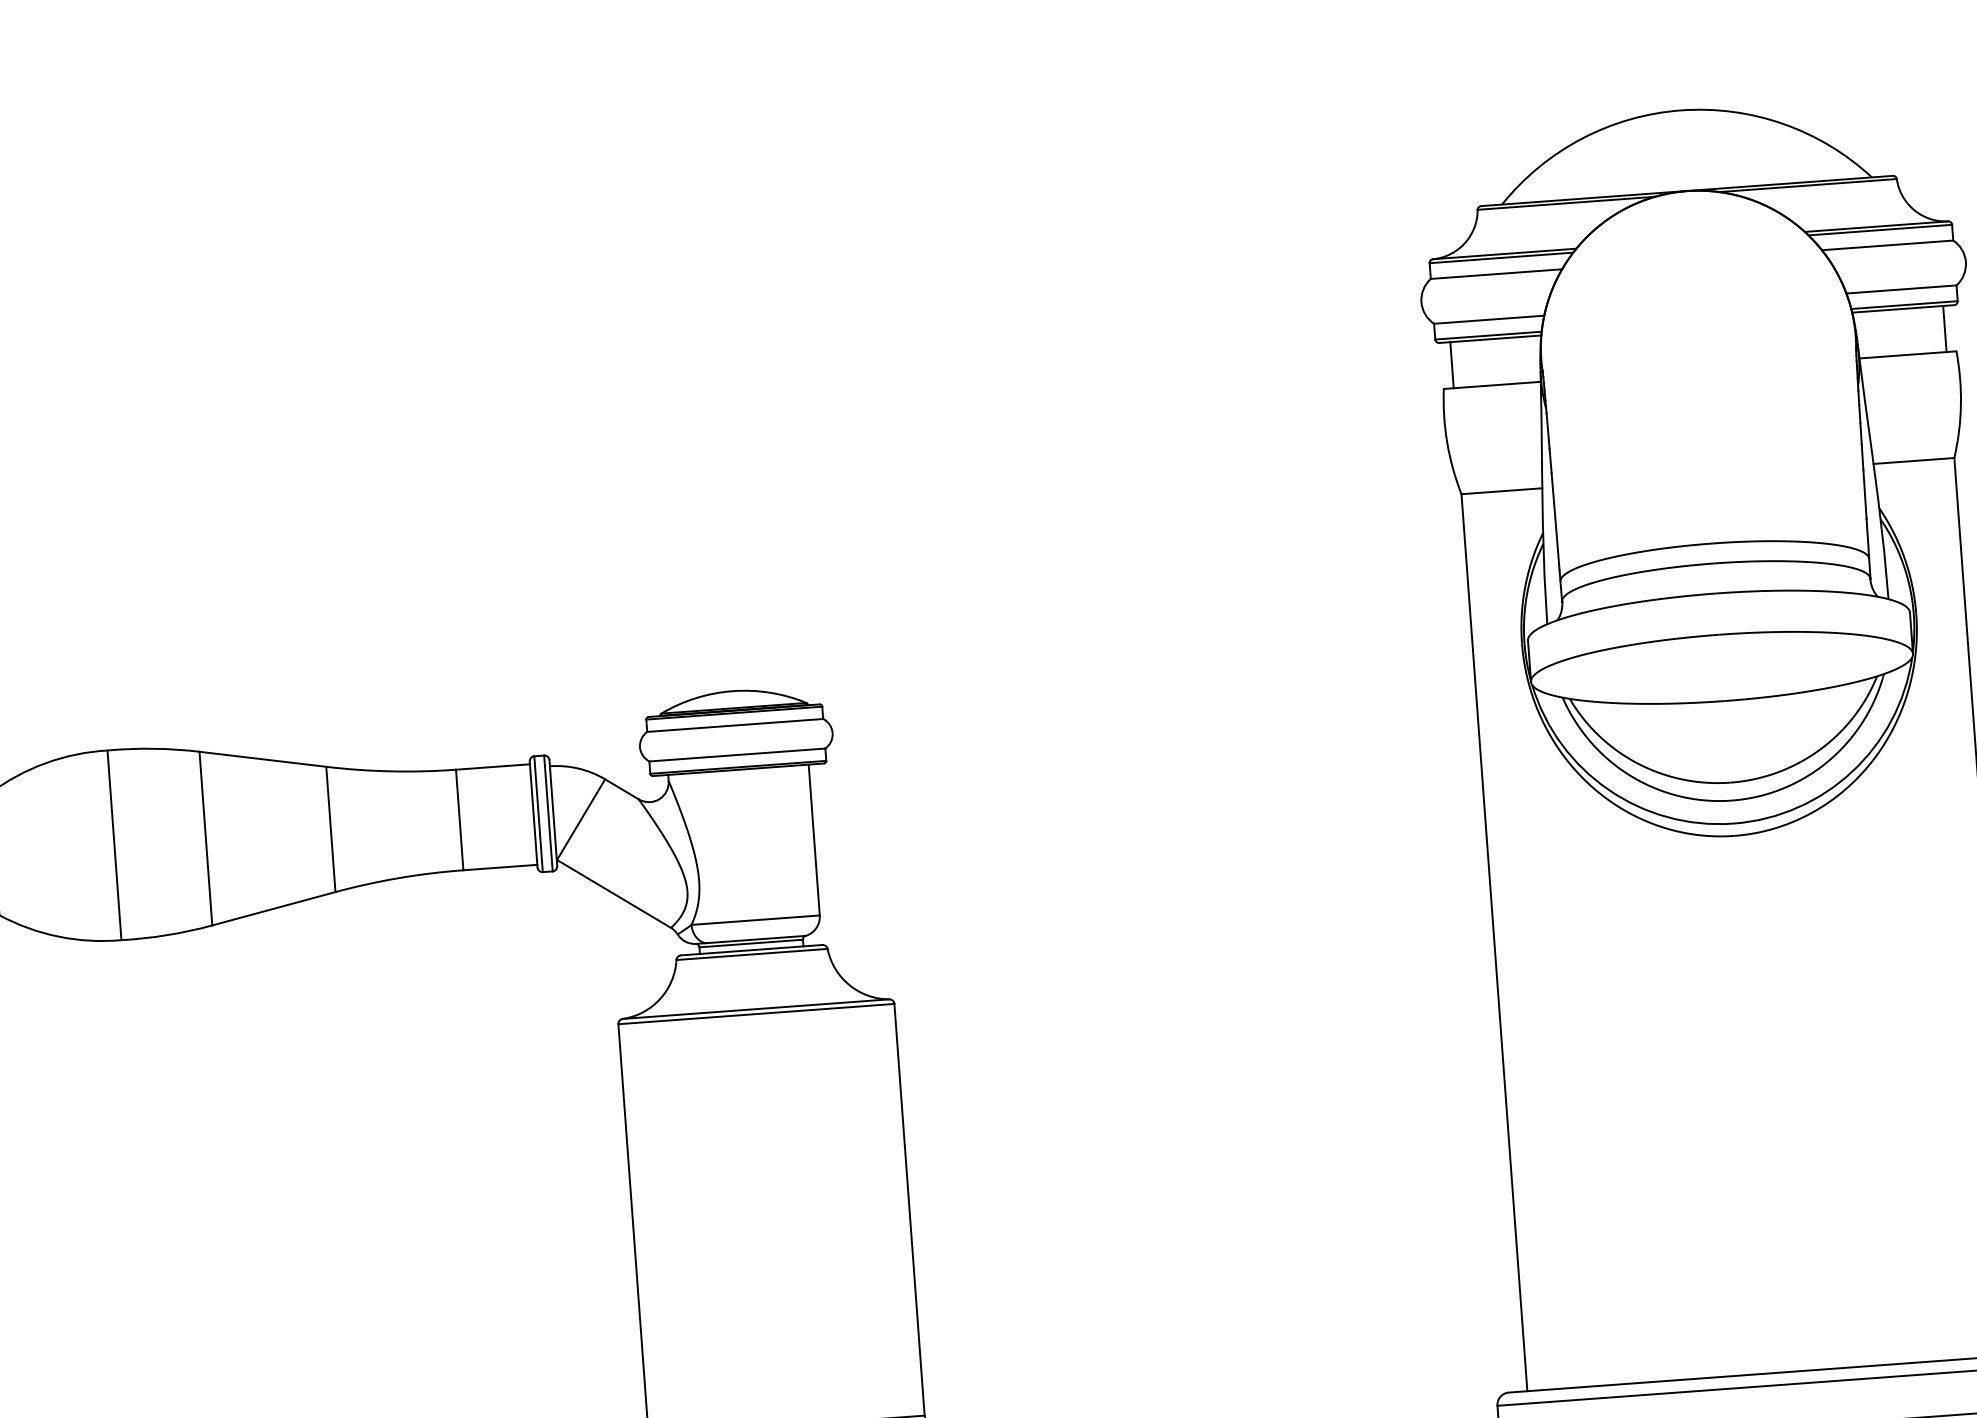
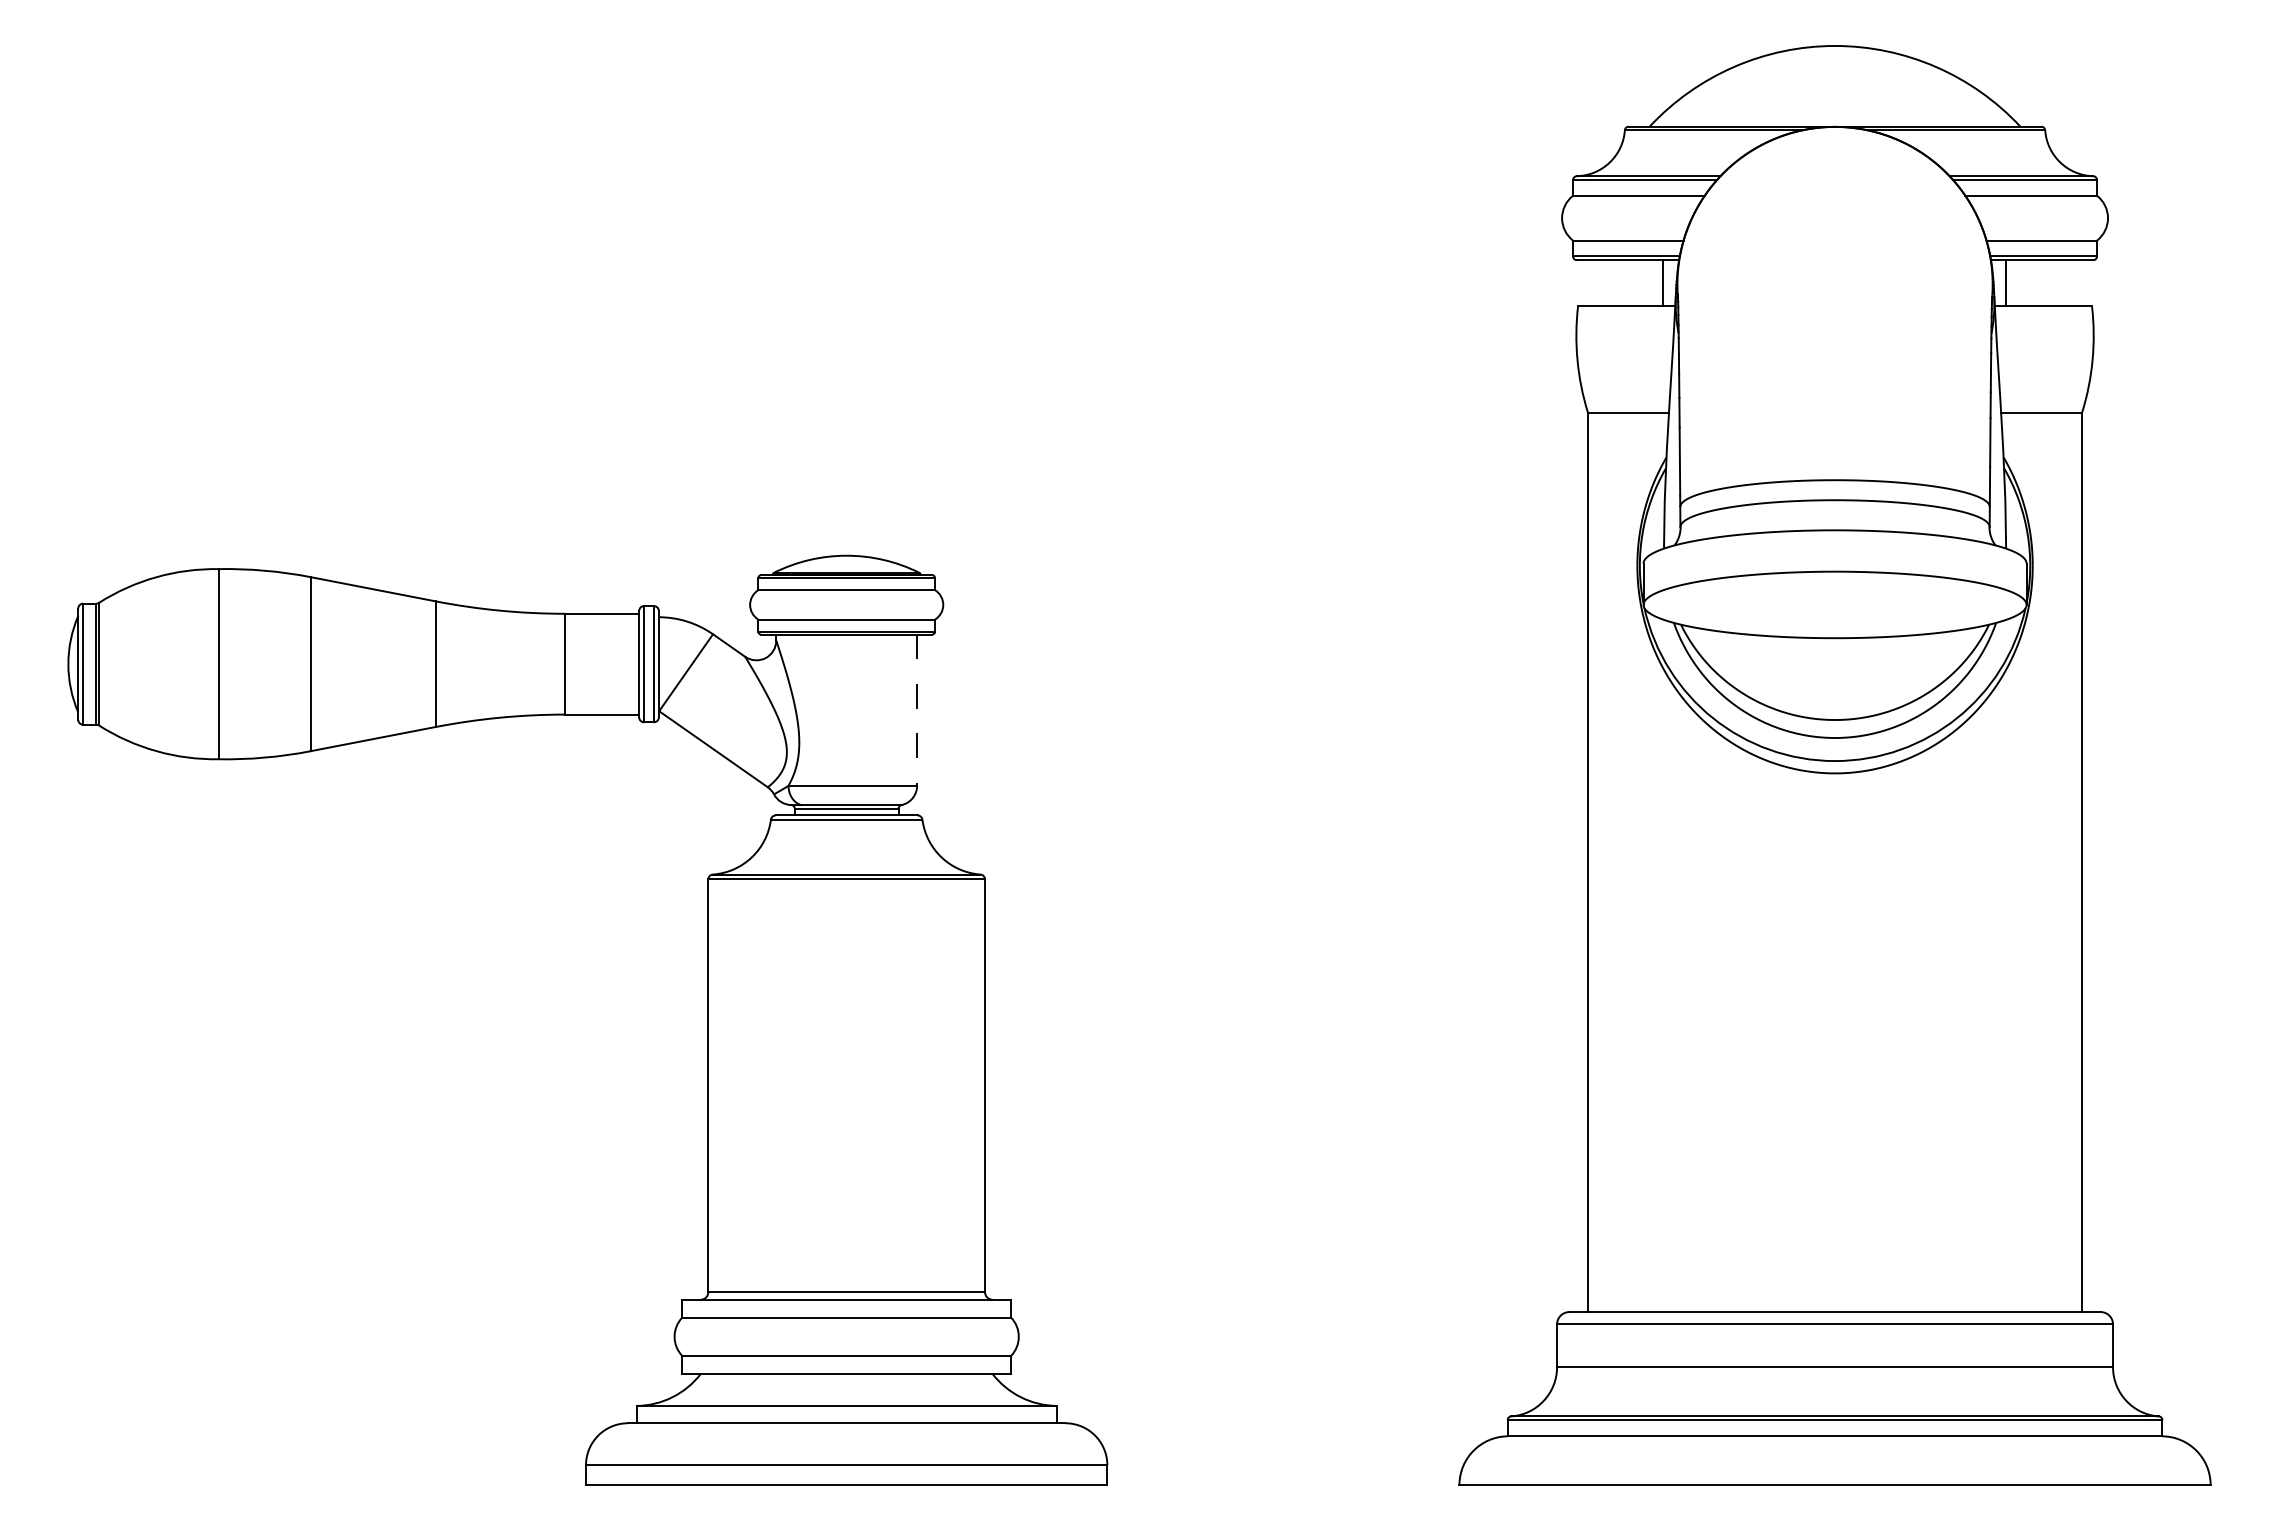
line: (1945, 329) -> (2006, 283), moved
line: (1451, 365) -> (1662, 283), moved
line: (814, 840) -> (917, 710), solid -> dashed

